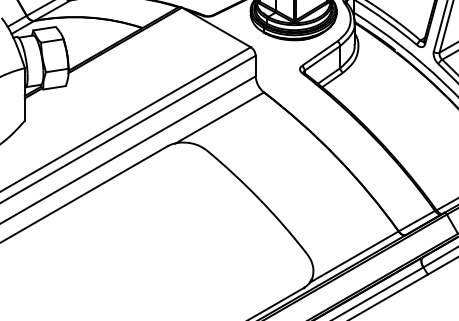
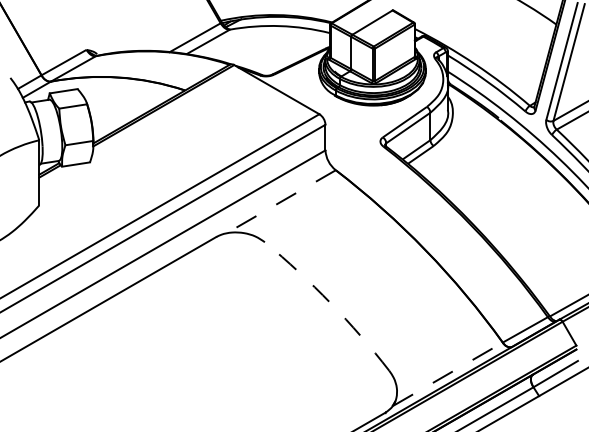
line: (219, 118) -> (280, 202), solid -> dashed
arc: (259, 199) -> (330, 303), solid -> dashed
line: (354, 256) -> (448, 373), solid -> dashed

